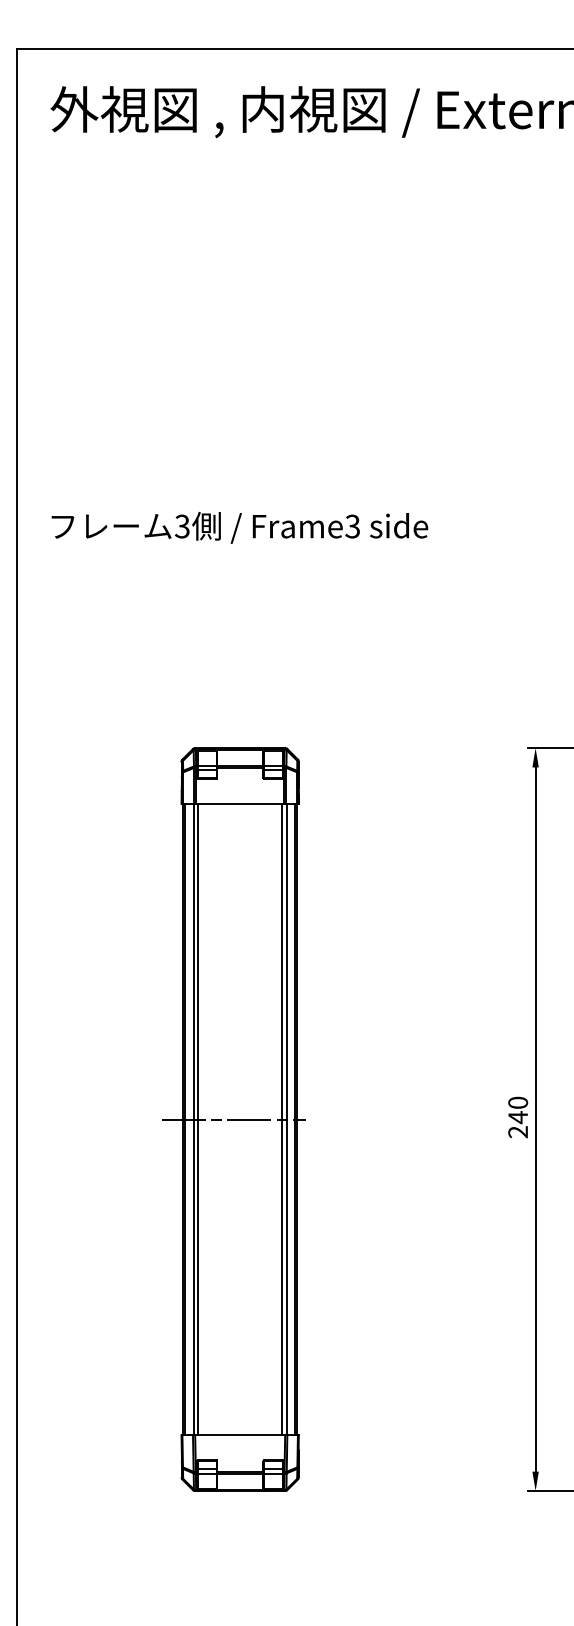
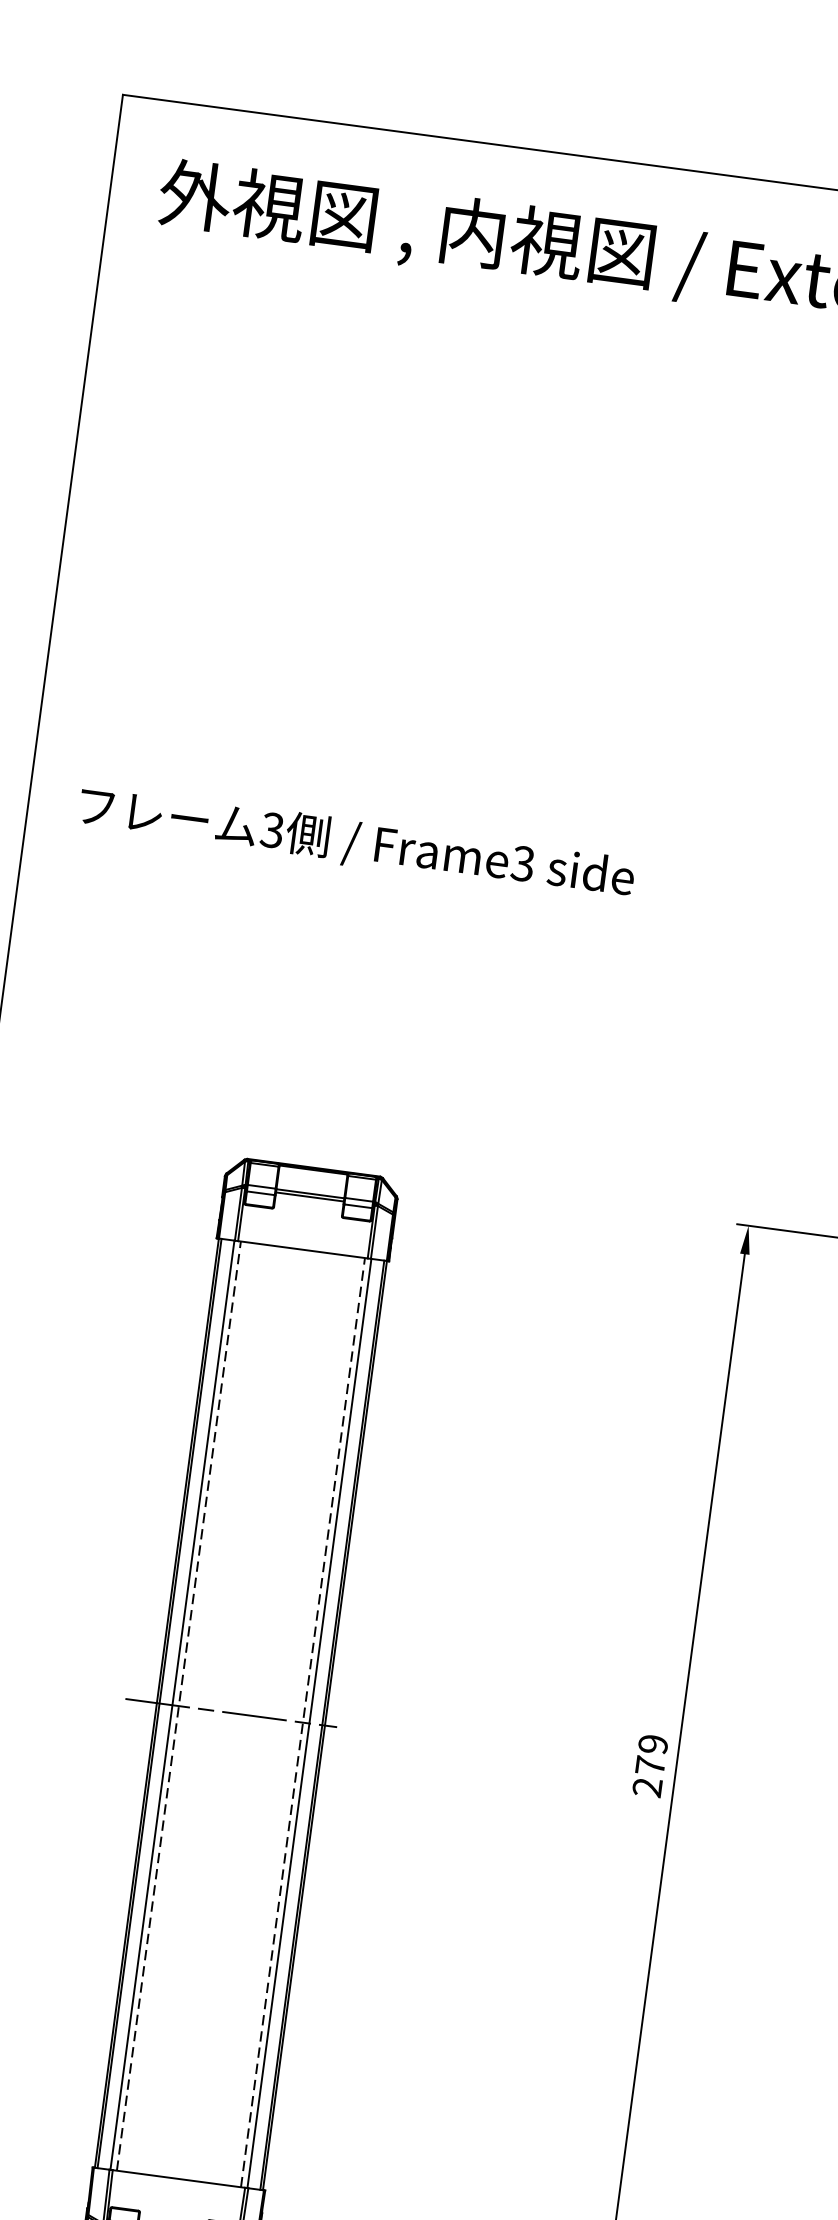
text: (518, 1110) -> (652, 1755), 240 -> 279
line: (198, 1119) -> (179, 1706), solid -> dashed
line: (282, 1119) -> (303, 1722), solid -> dashed

